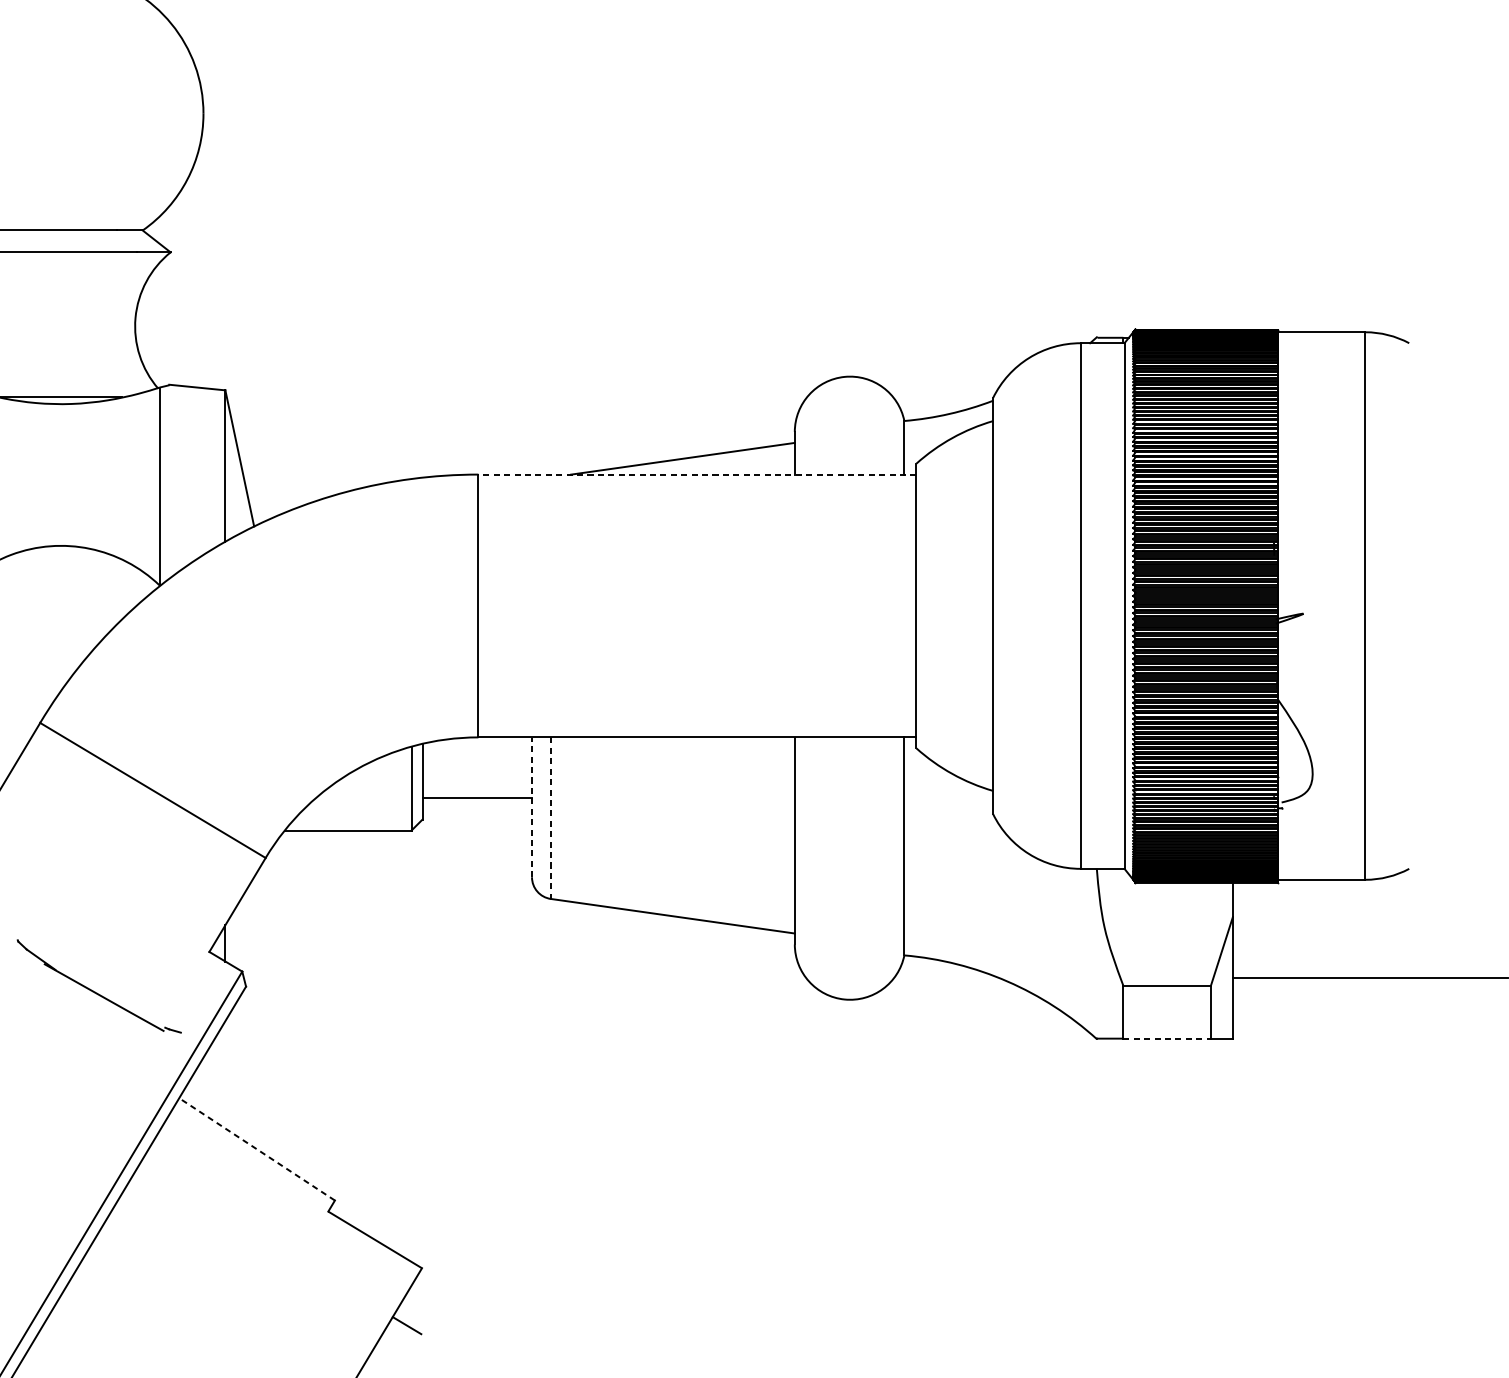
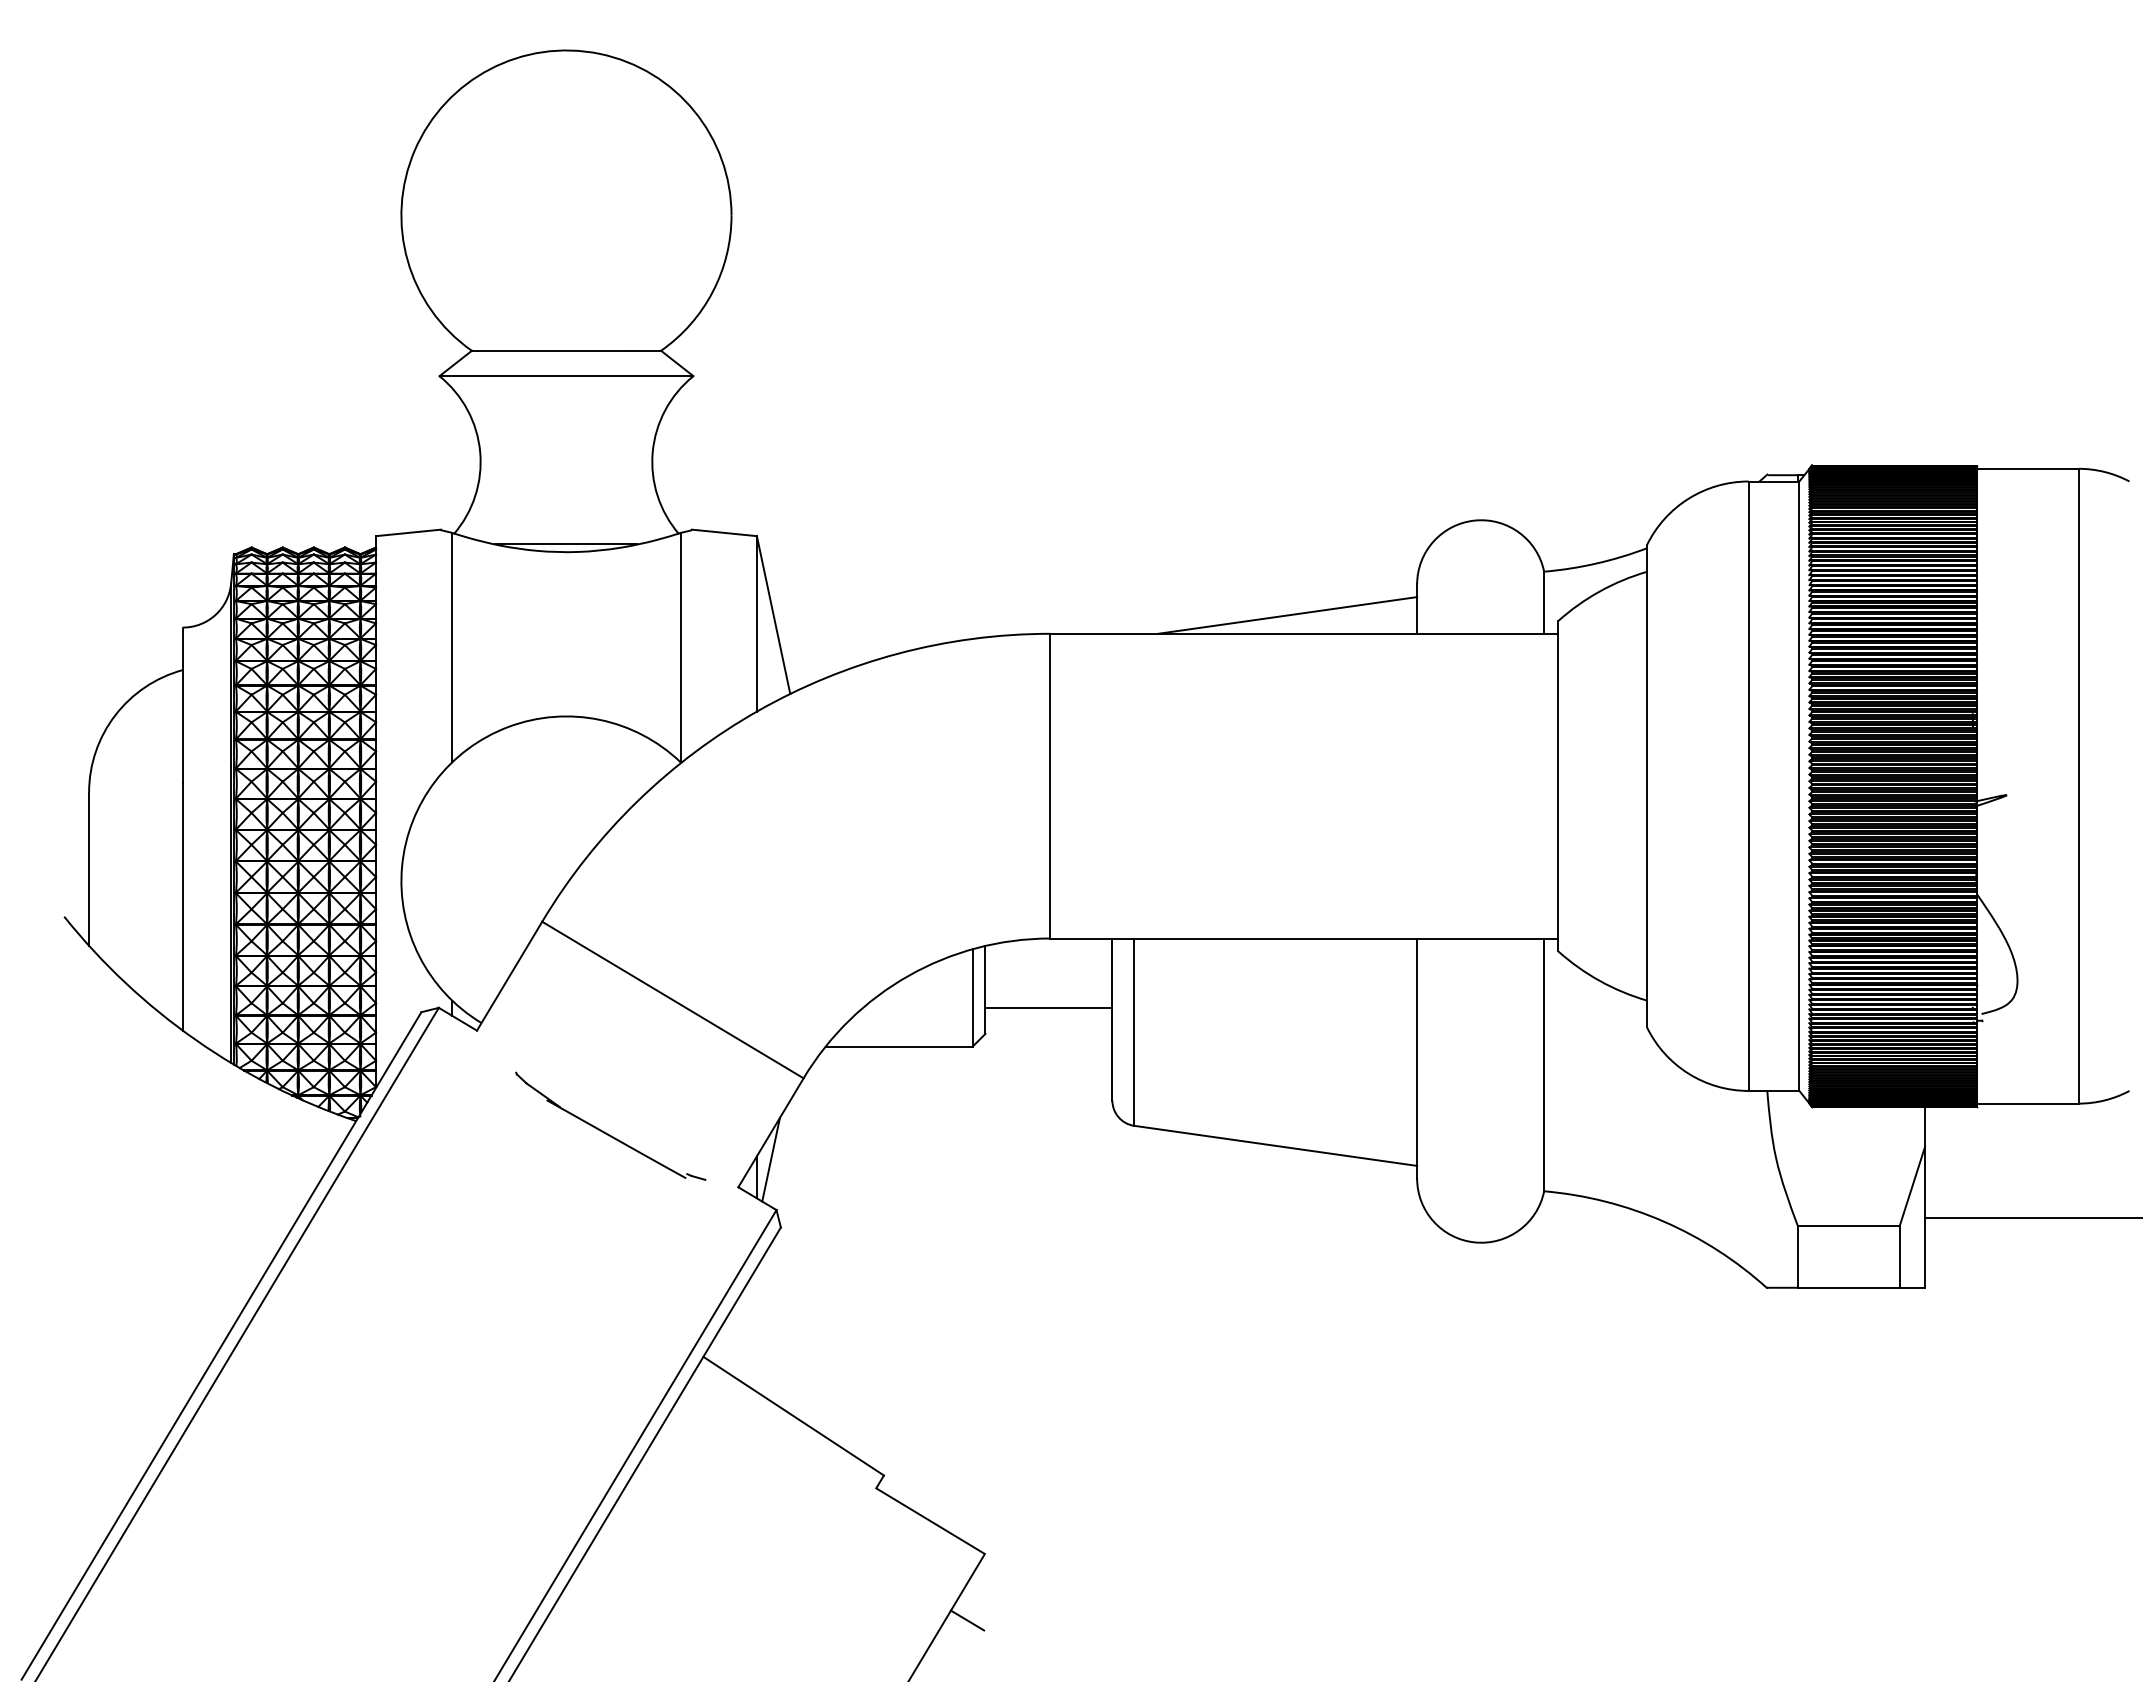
line: (697, 474) -> (1304, 633), dashed -> solid
line: (532, 807) -> (1112, 1019), dashed -> solid
line: (551, 818) -> (1134, 1032), dashed -> solid
line: (237, 927) -> (770, 1159), added
part: (95, 991) -> (606, 1132), moved
line: (1166, 1038) -> (1848, 1287), dashed -> solid
line: (256, 1148) -> (793, 1415), dashed -> solid

